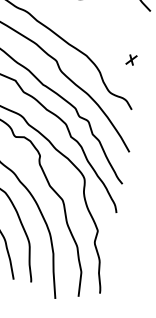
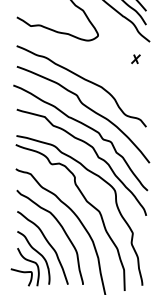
part: (131, 59) -> (135, 58), moved

